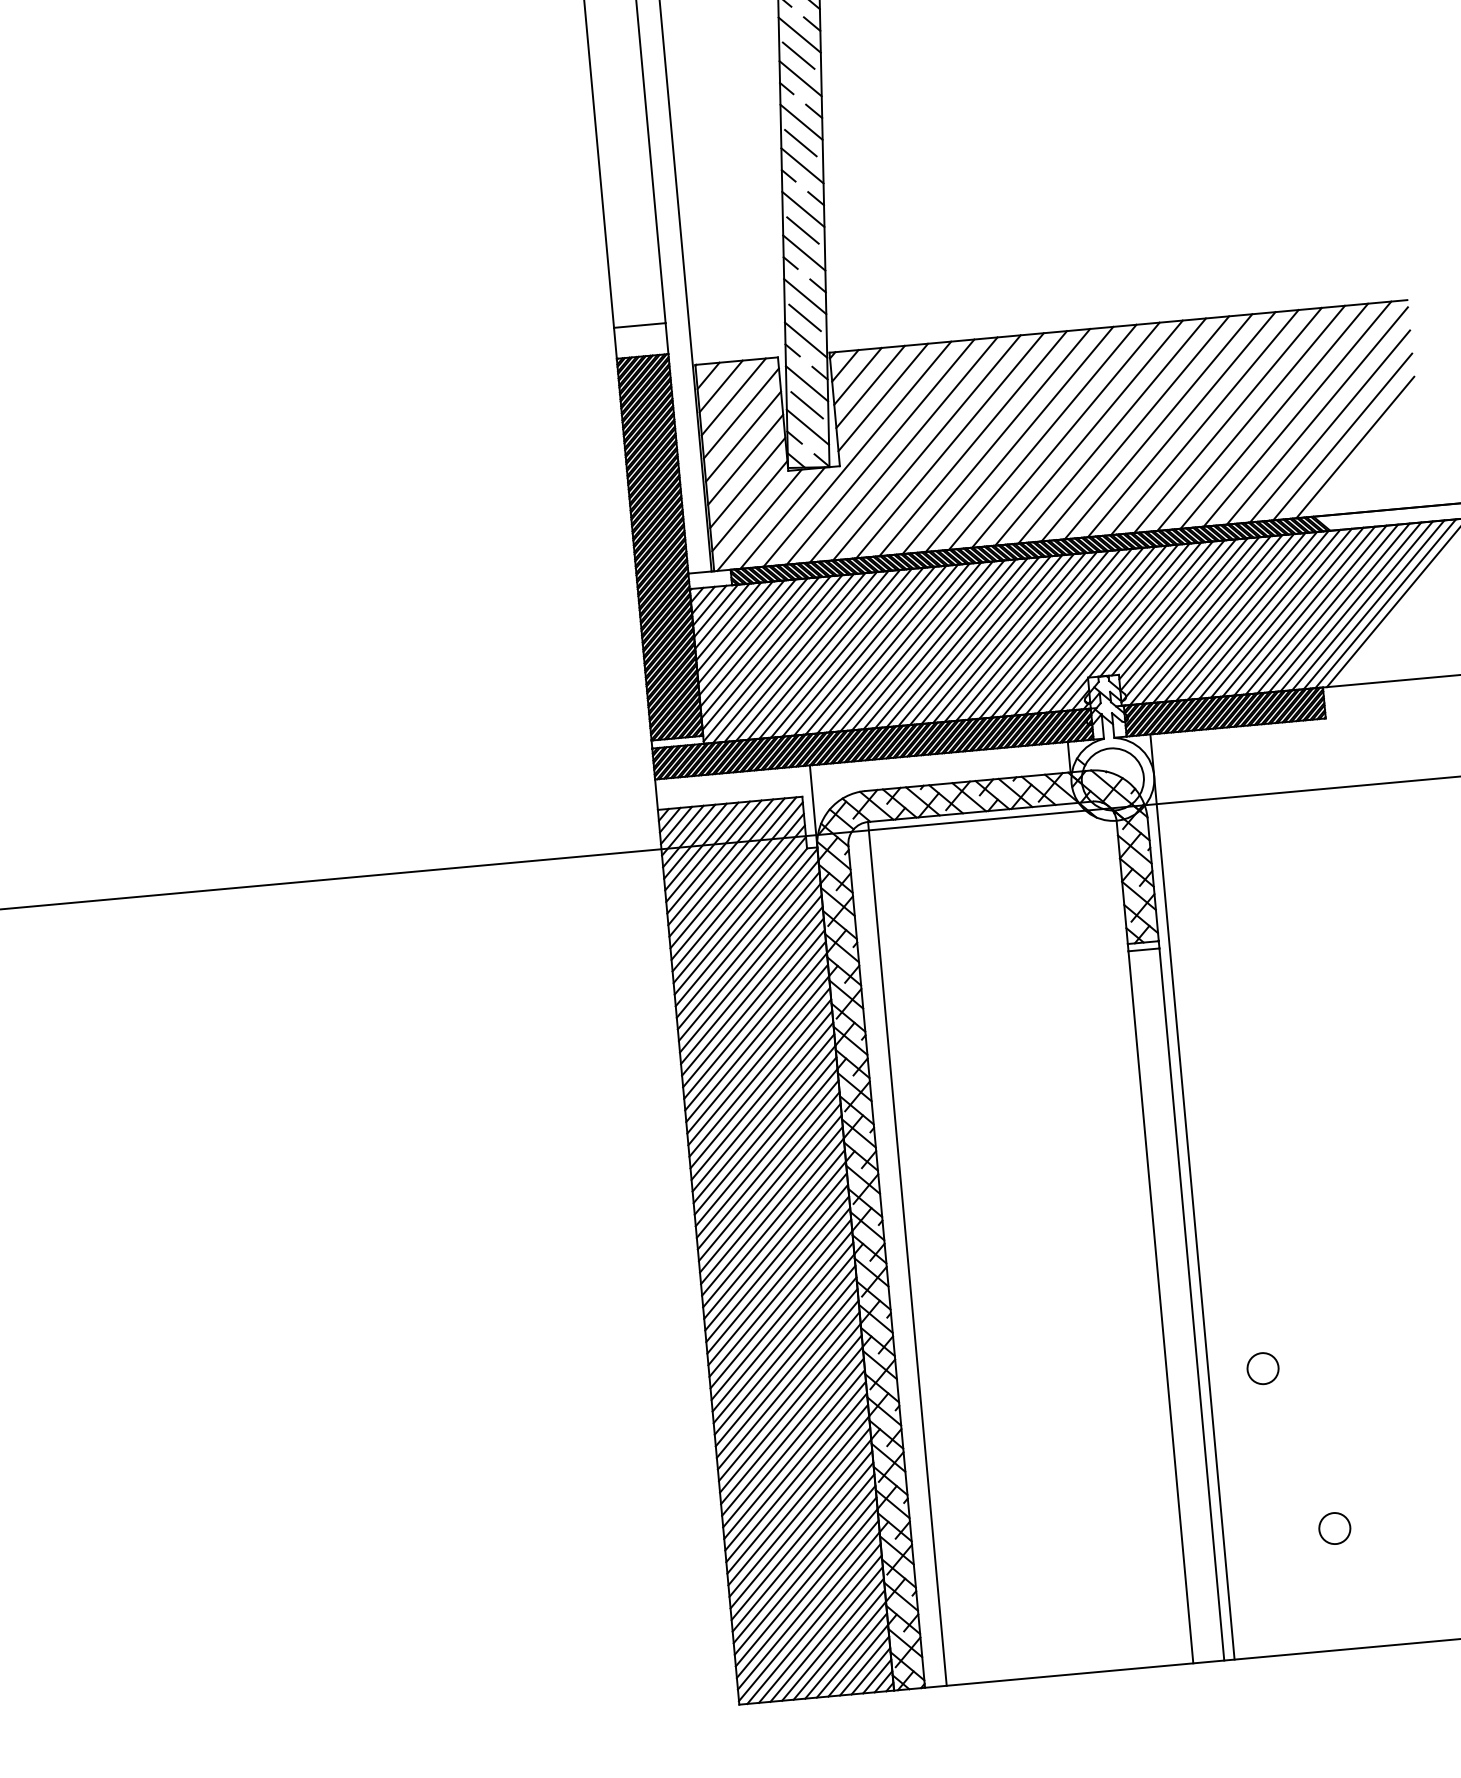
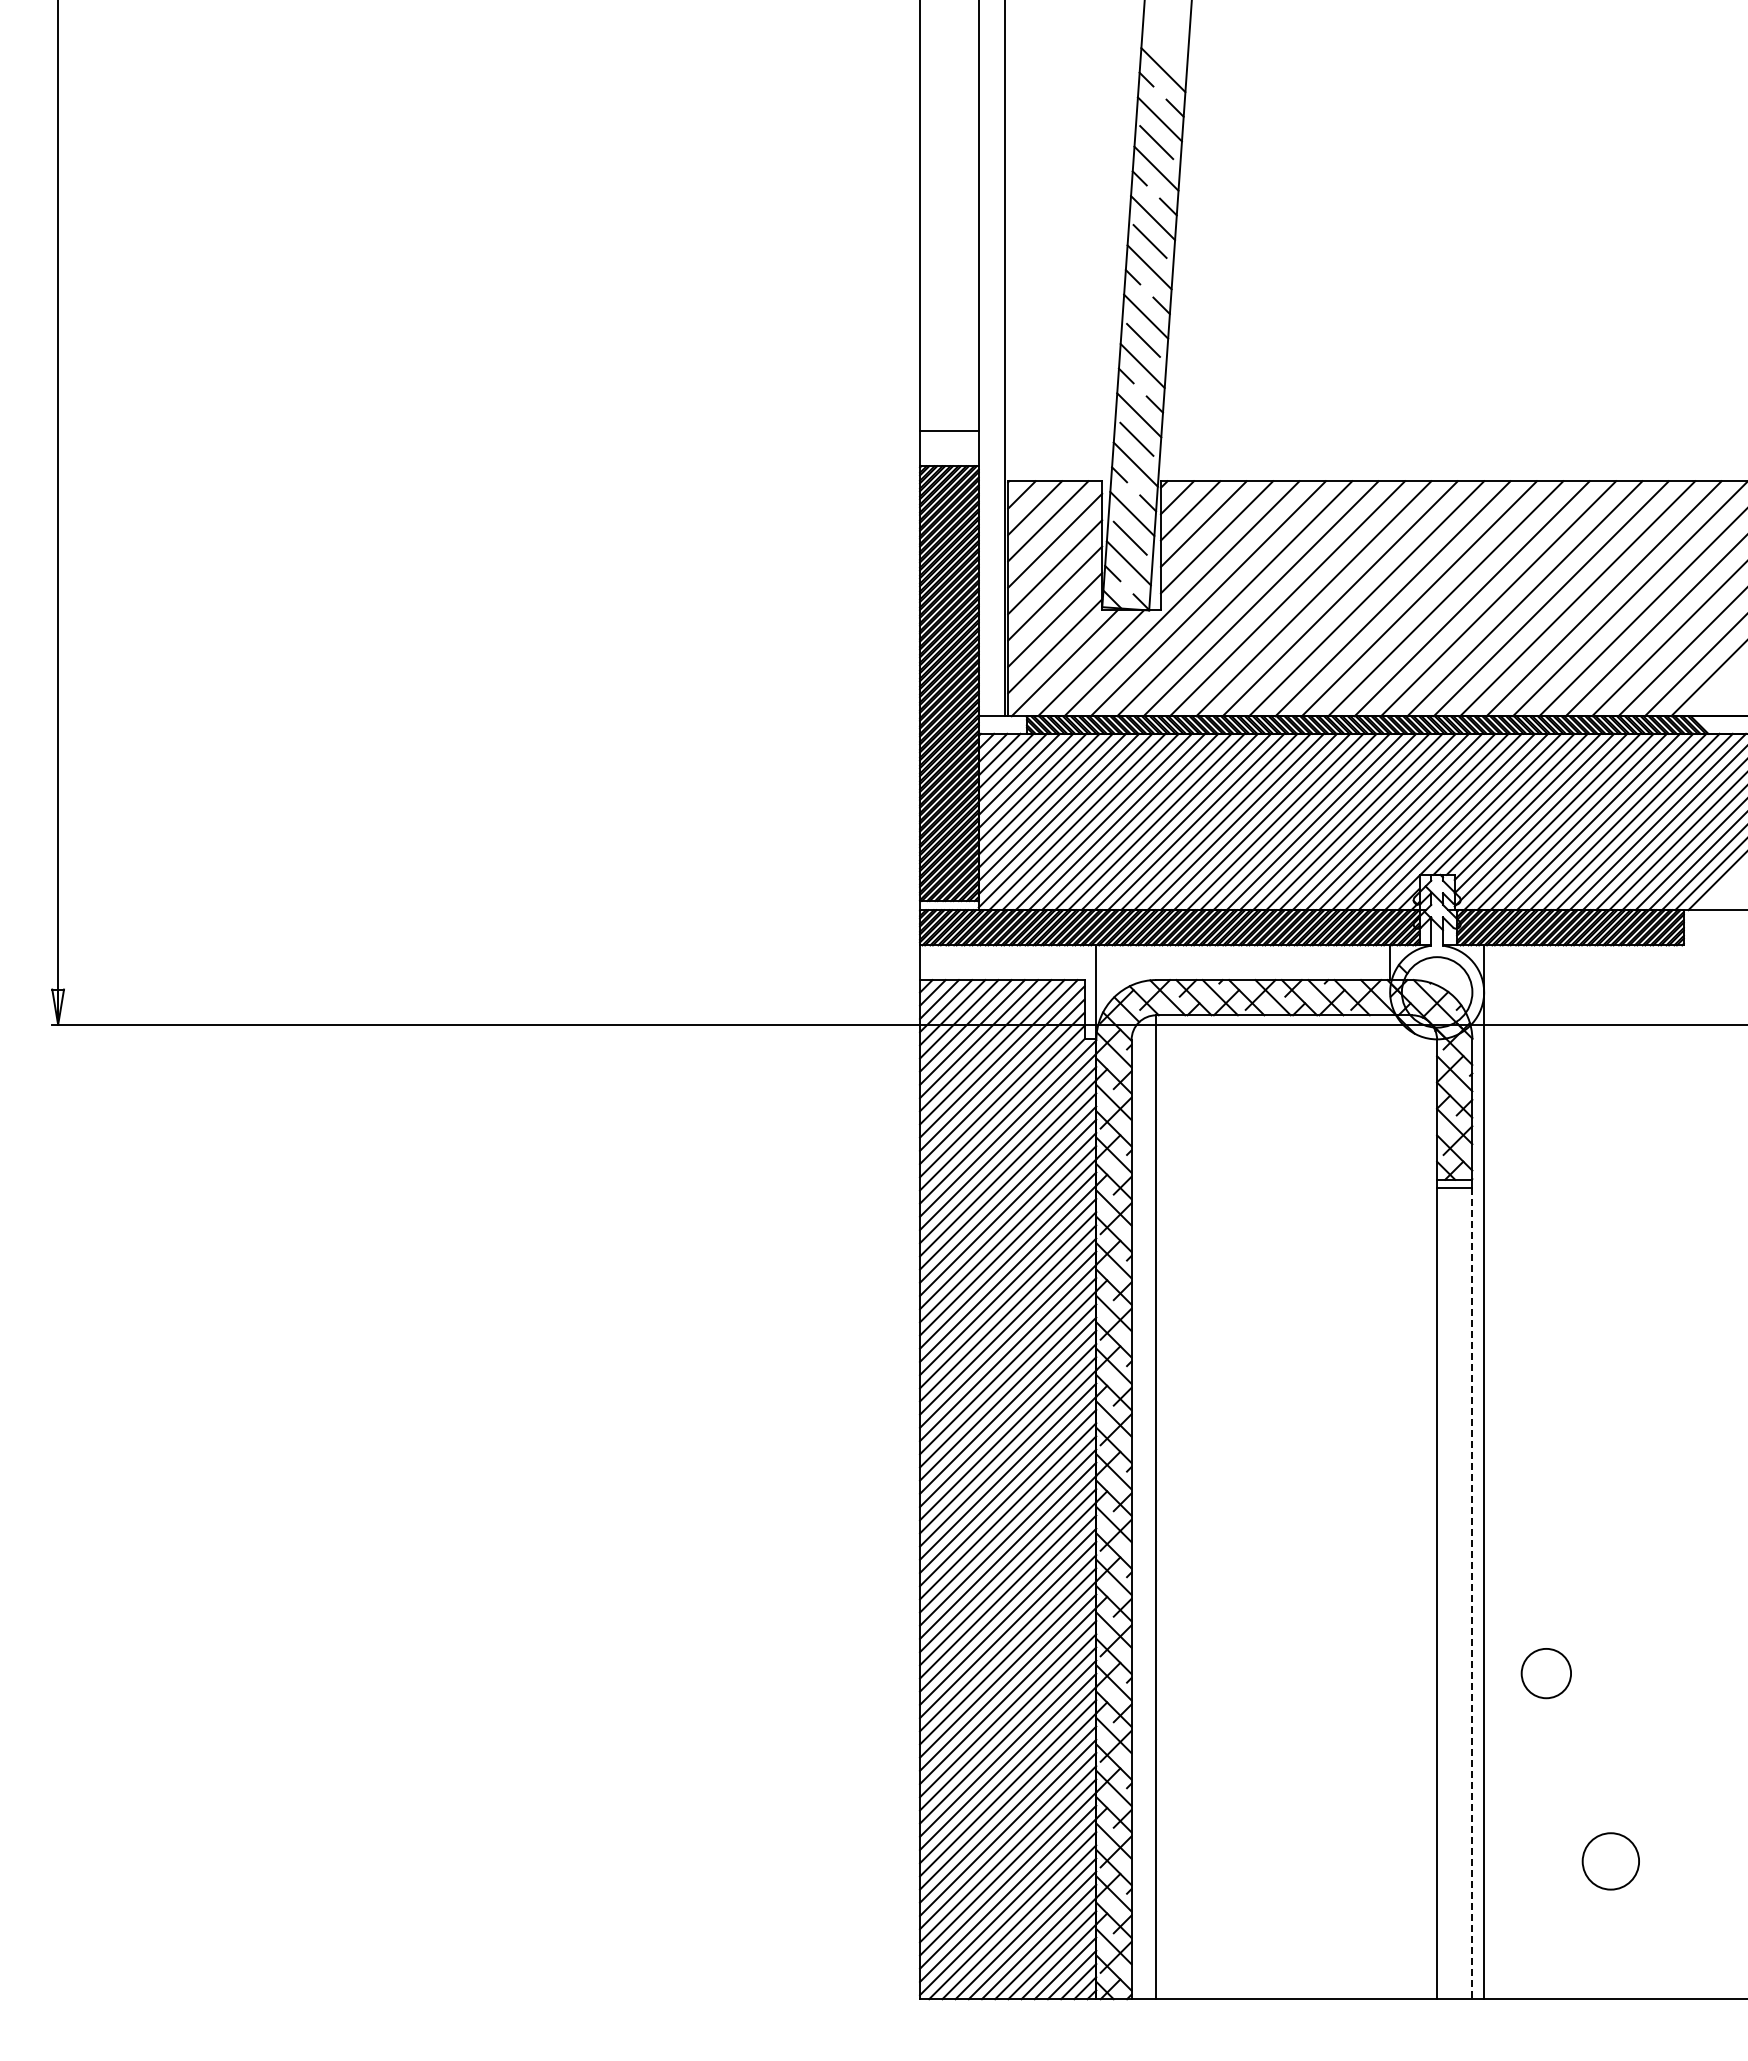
line: (1191, 1304) -> (1472, 1593), solid -> dashed
circle: (1262, 1367) -> (1545, 1672), size x1.4
circle: (1334, 1528) -> (1610, 1861), size x1.6

